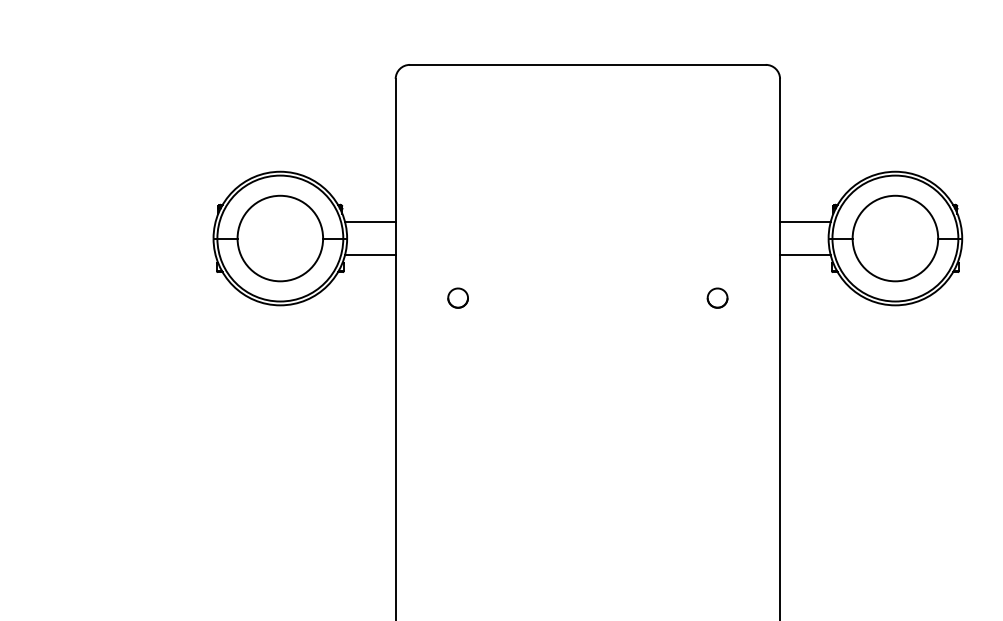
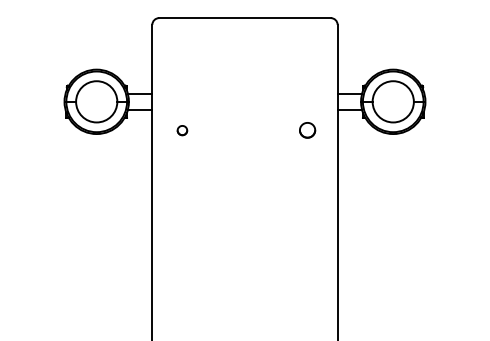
part: (717, 297) -> (307, 130), size x1.6

